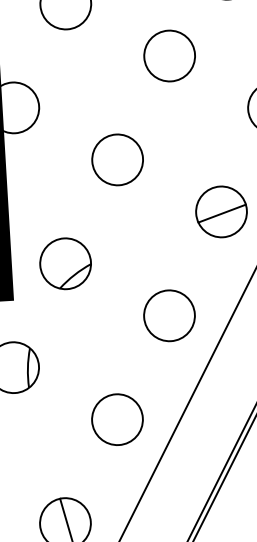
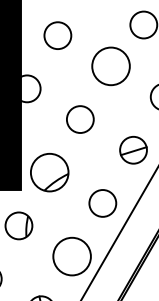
circle: (168, 54) -> (110, 65), size x1.4
part: (65, 263) -> (49, 172), size x1.4
circle: (116, 419) -> (71, 256), size x1.4

